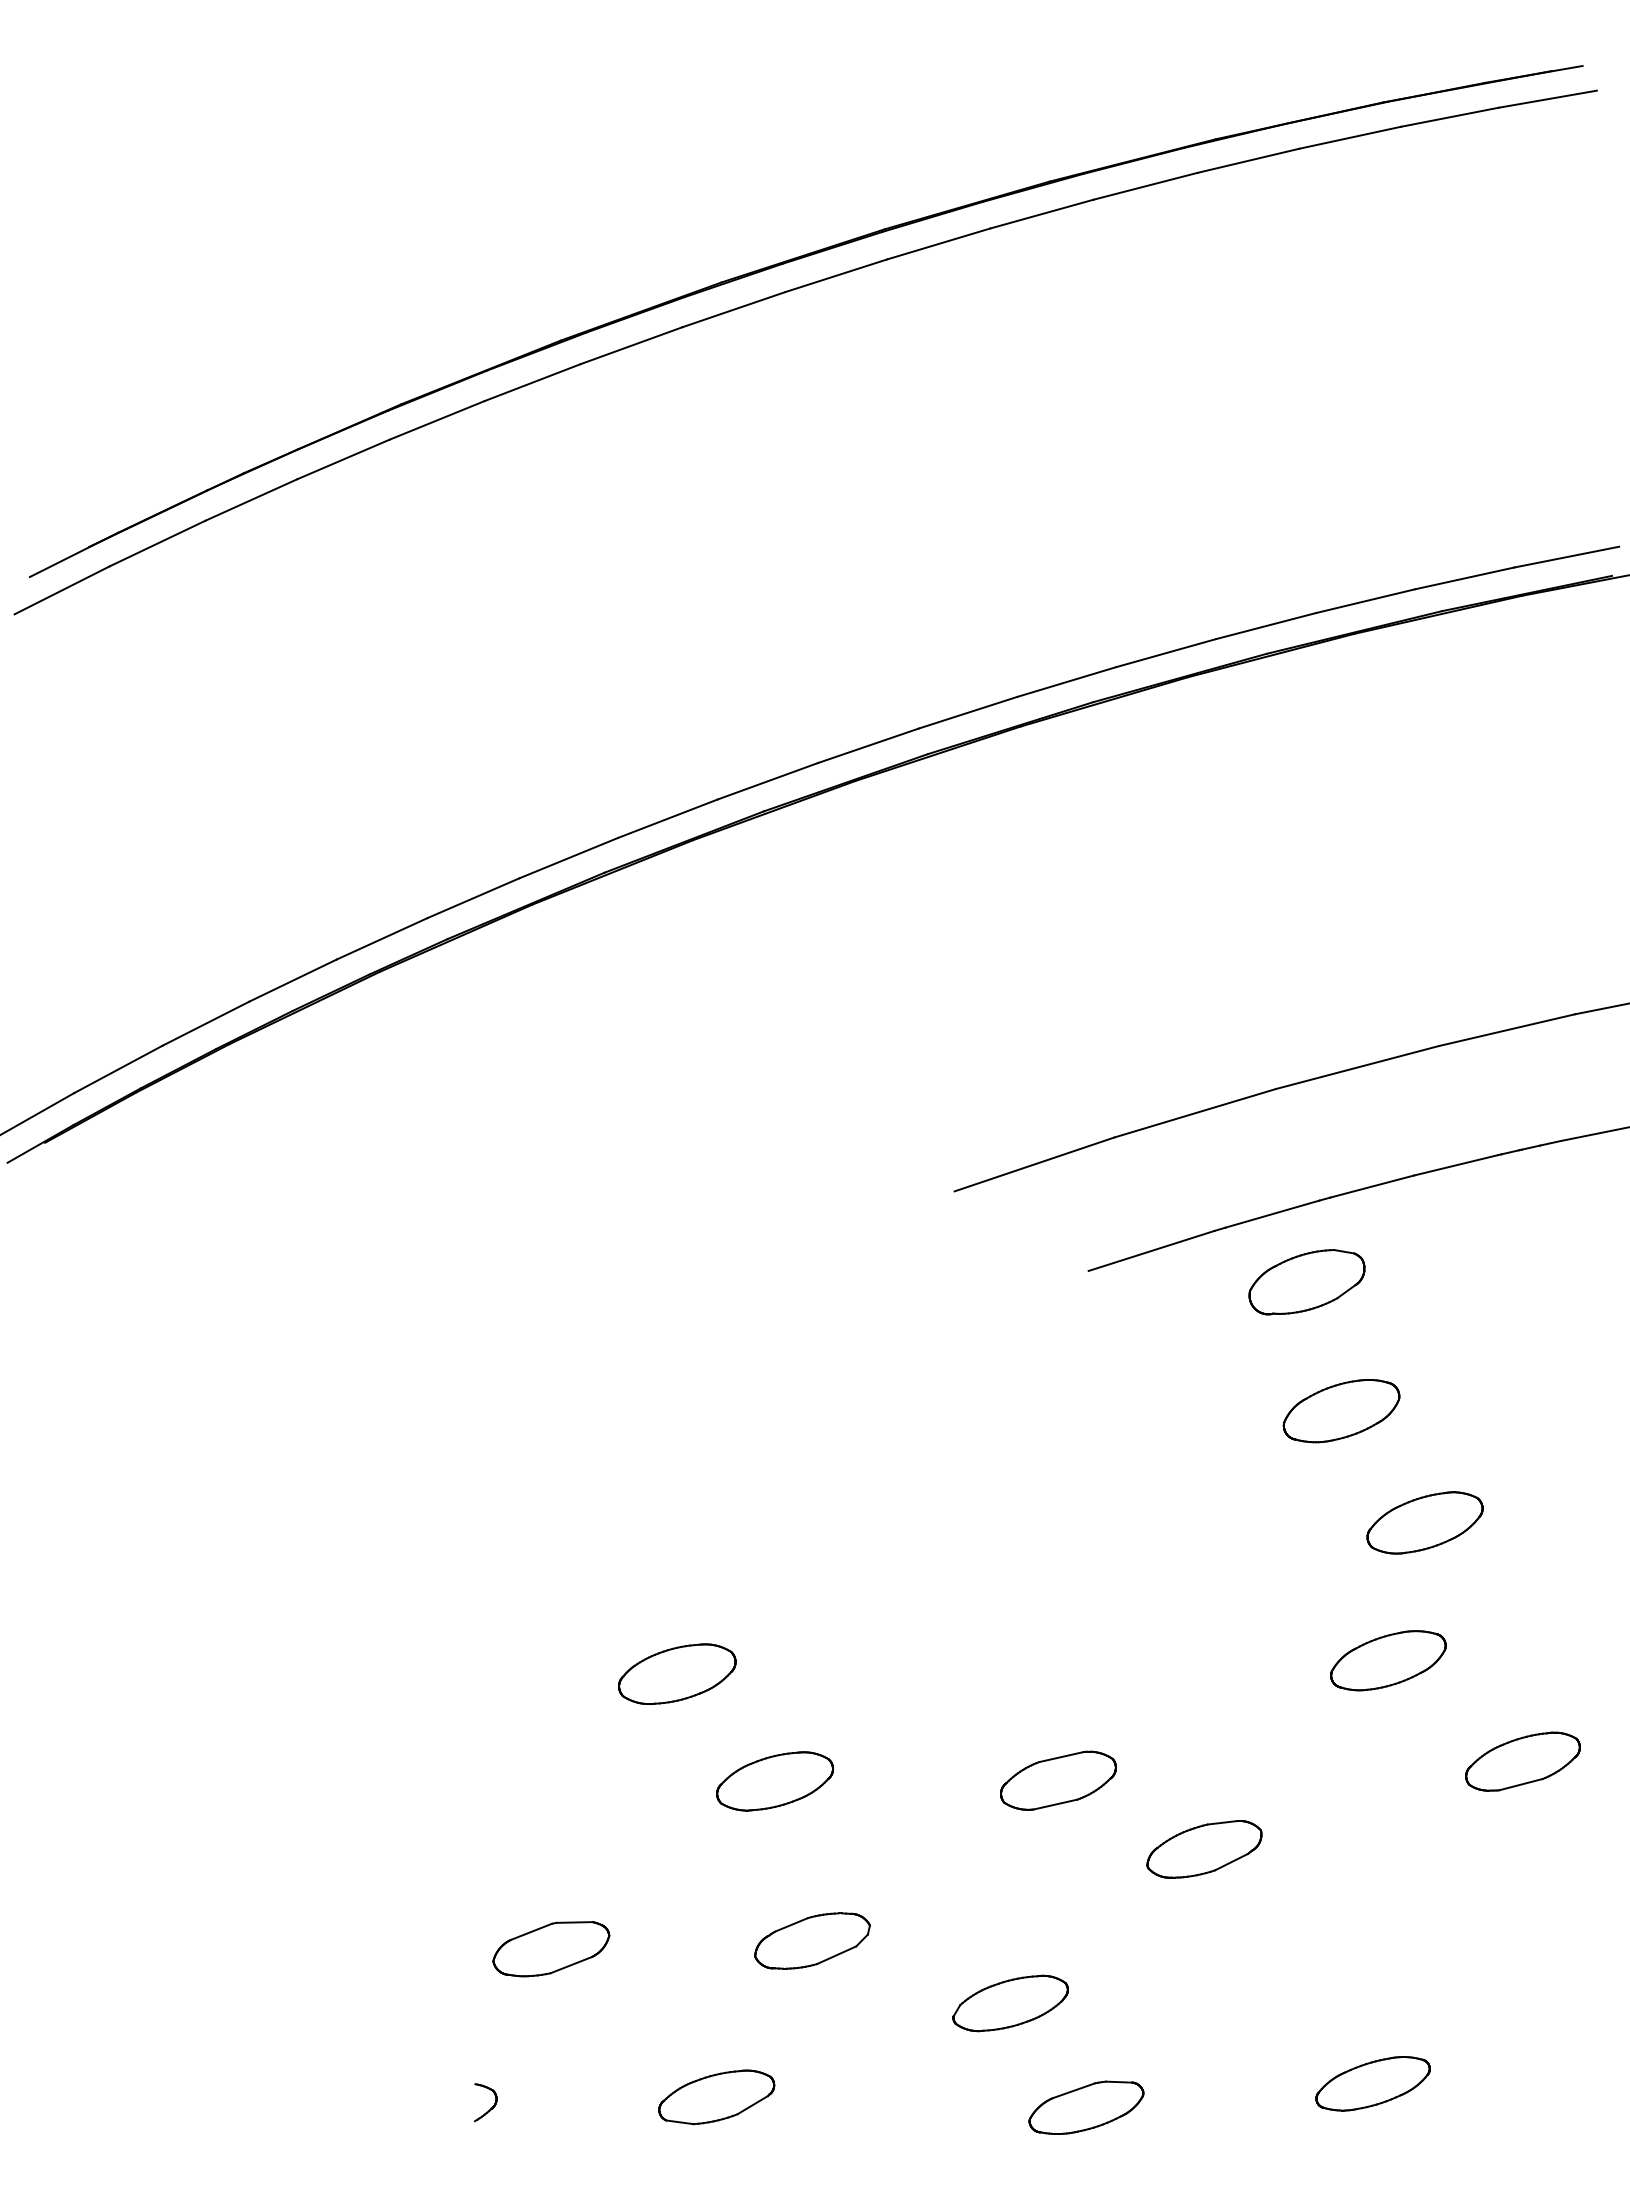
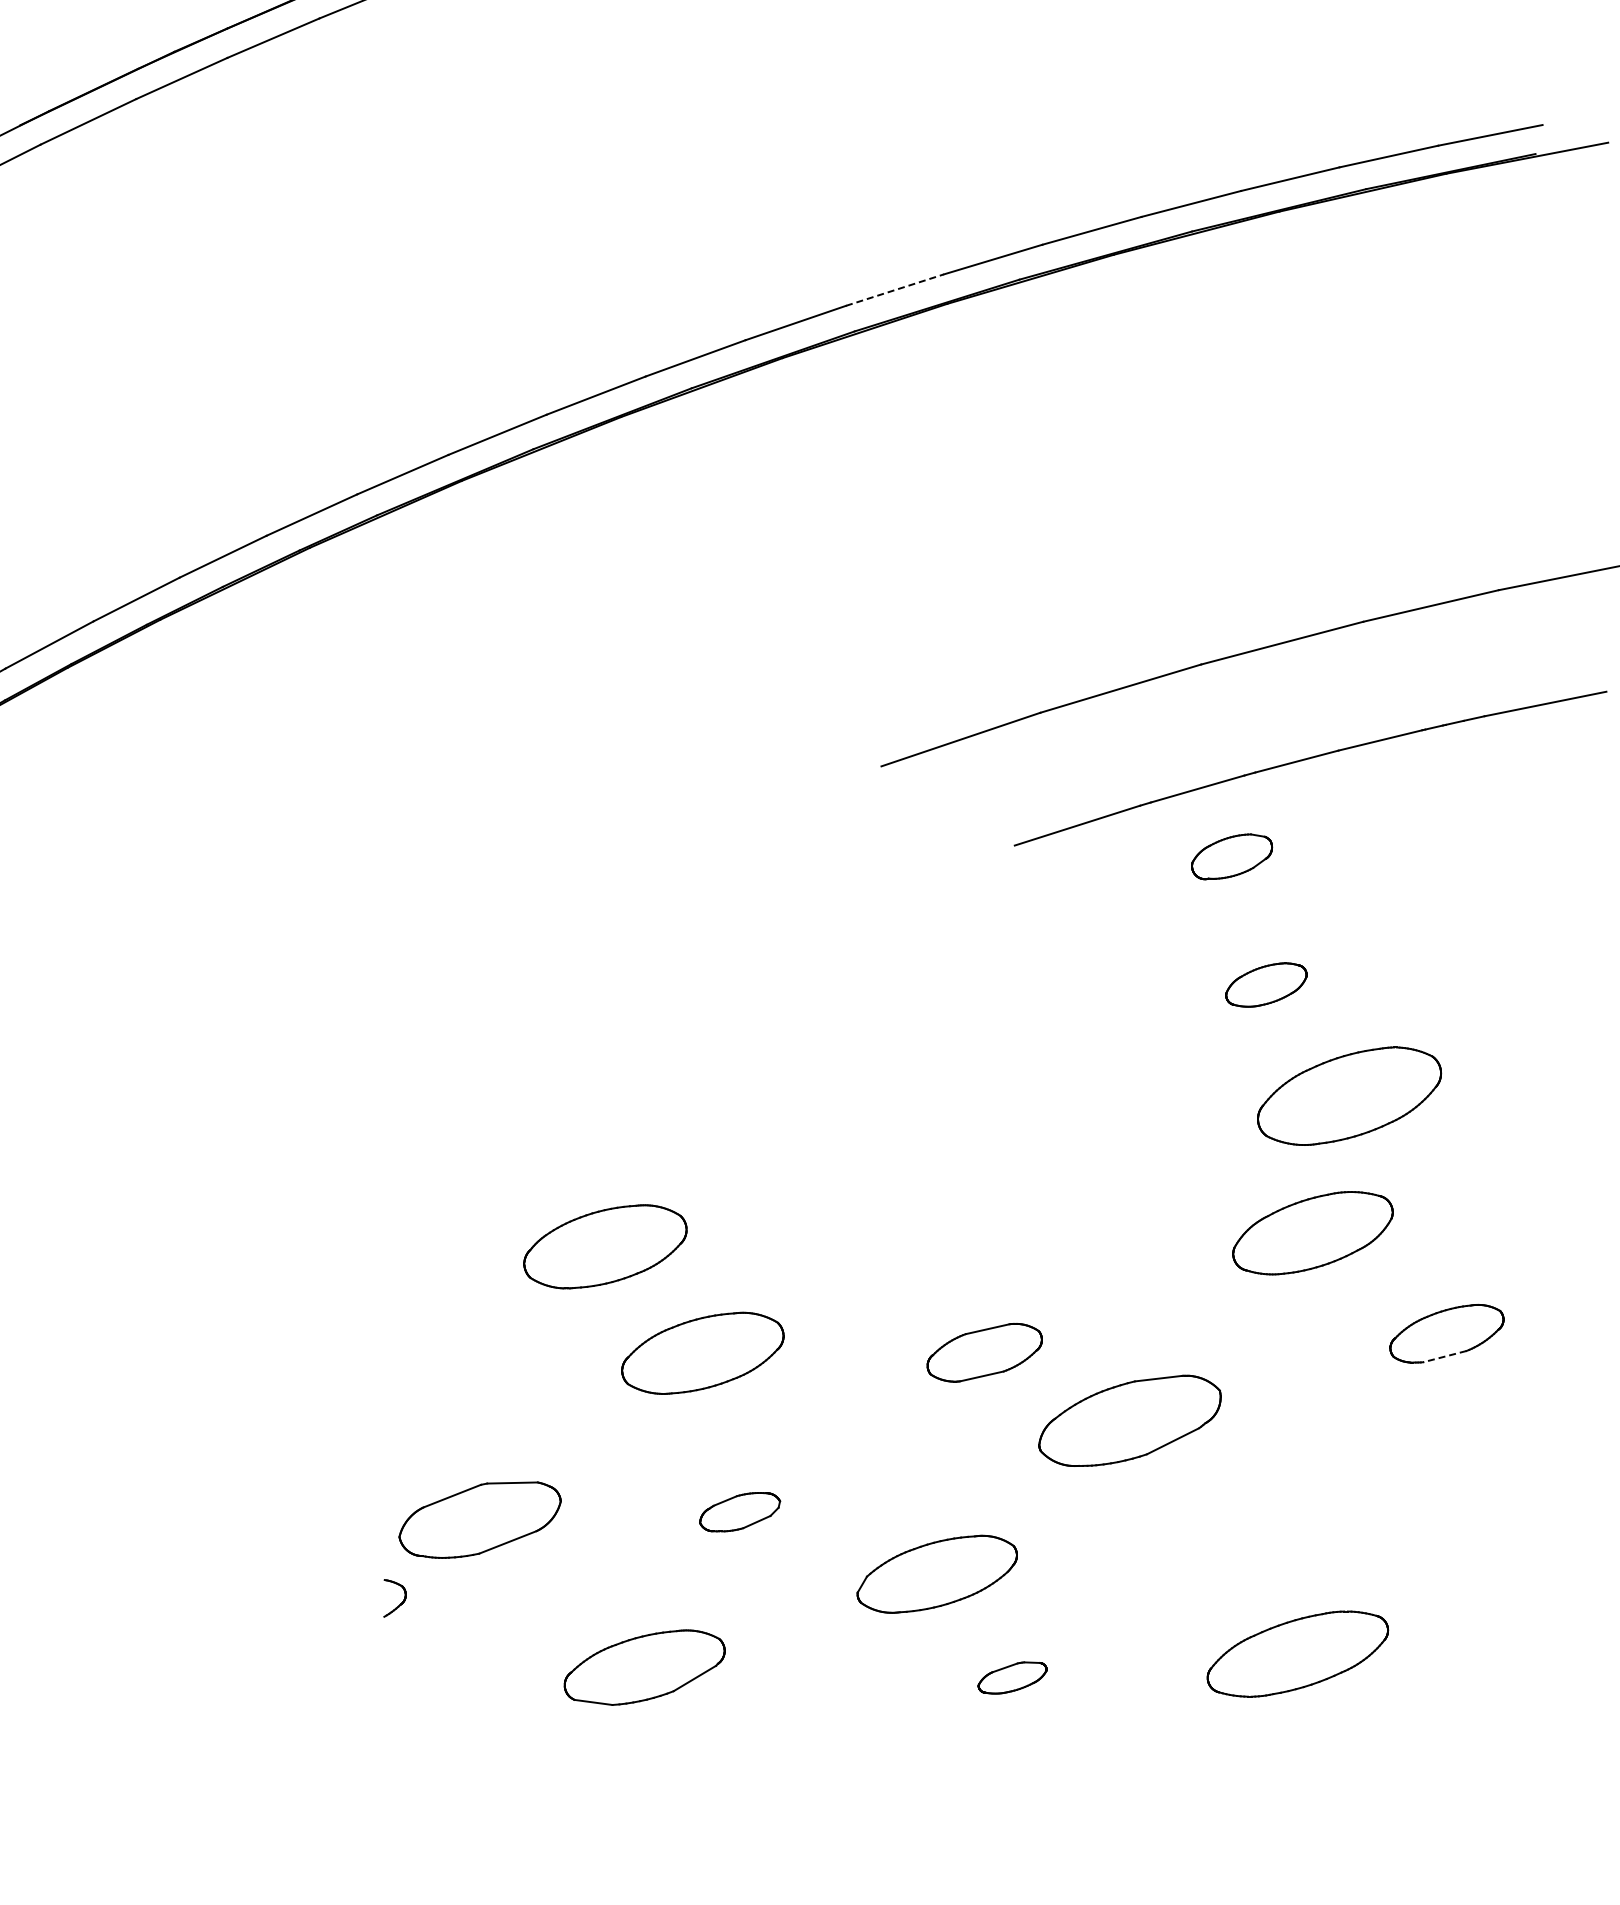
line: (968, 712) -> (895, 289), solid -> dashed
part: (1306, 1282) -> (1231, 857), size x0.7
part: (1341, 1411) -> (1266, 985), size x0.7
part: (1424, 1522) -> (1348, 1095), size x1.6
part: (1388, 1660) -> (1313, 1233), size x1.4
part: (677, 1673) -> (605, 1246), size x1.4
part: (774, 1781) -> (702, 1353), size x1.4
line: (1520, 1784) -> (1444, 1356), solid -> dashed
part: (1204, 1849) -> (1130, 1421), size x1.6
part: (812, 1940) -> (740, 1511), size x0.7
part: (551, 1949) -> (480, 1520), size x1.4
part: (1010, 2003) -> (937, 1574), size x1.4
part: (1372, 2083) -> (1297, 1653), size x1.6
part: (716, 2097) -> (644, 1667), size x1.4
part: (491, 2107) -> (400, 1603), moved
part: (1086, 2107) -> (1012, 1677), size x0.6

